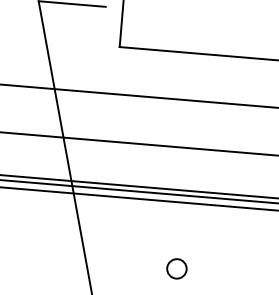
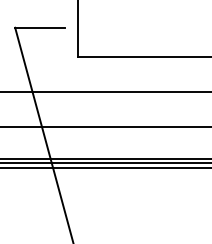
circle: (176, 268) -> (134, 217), removed

